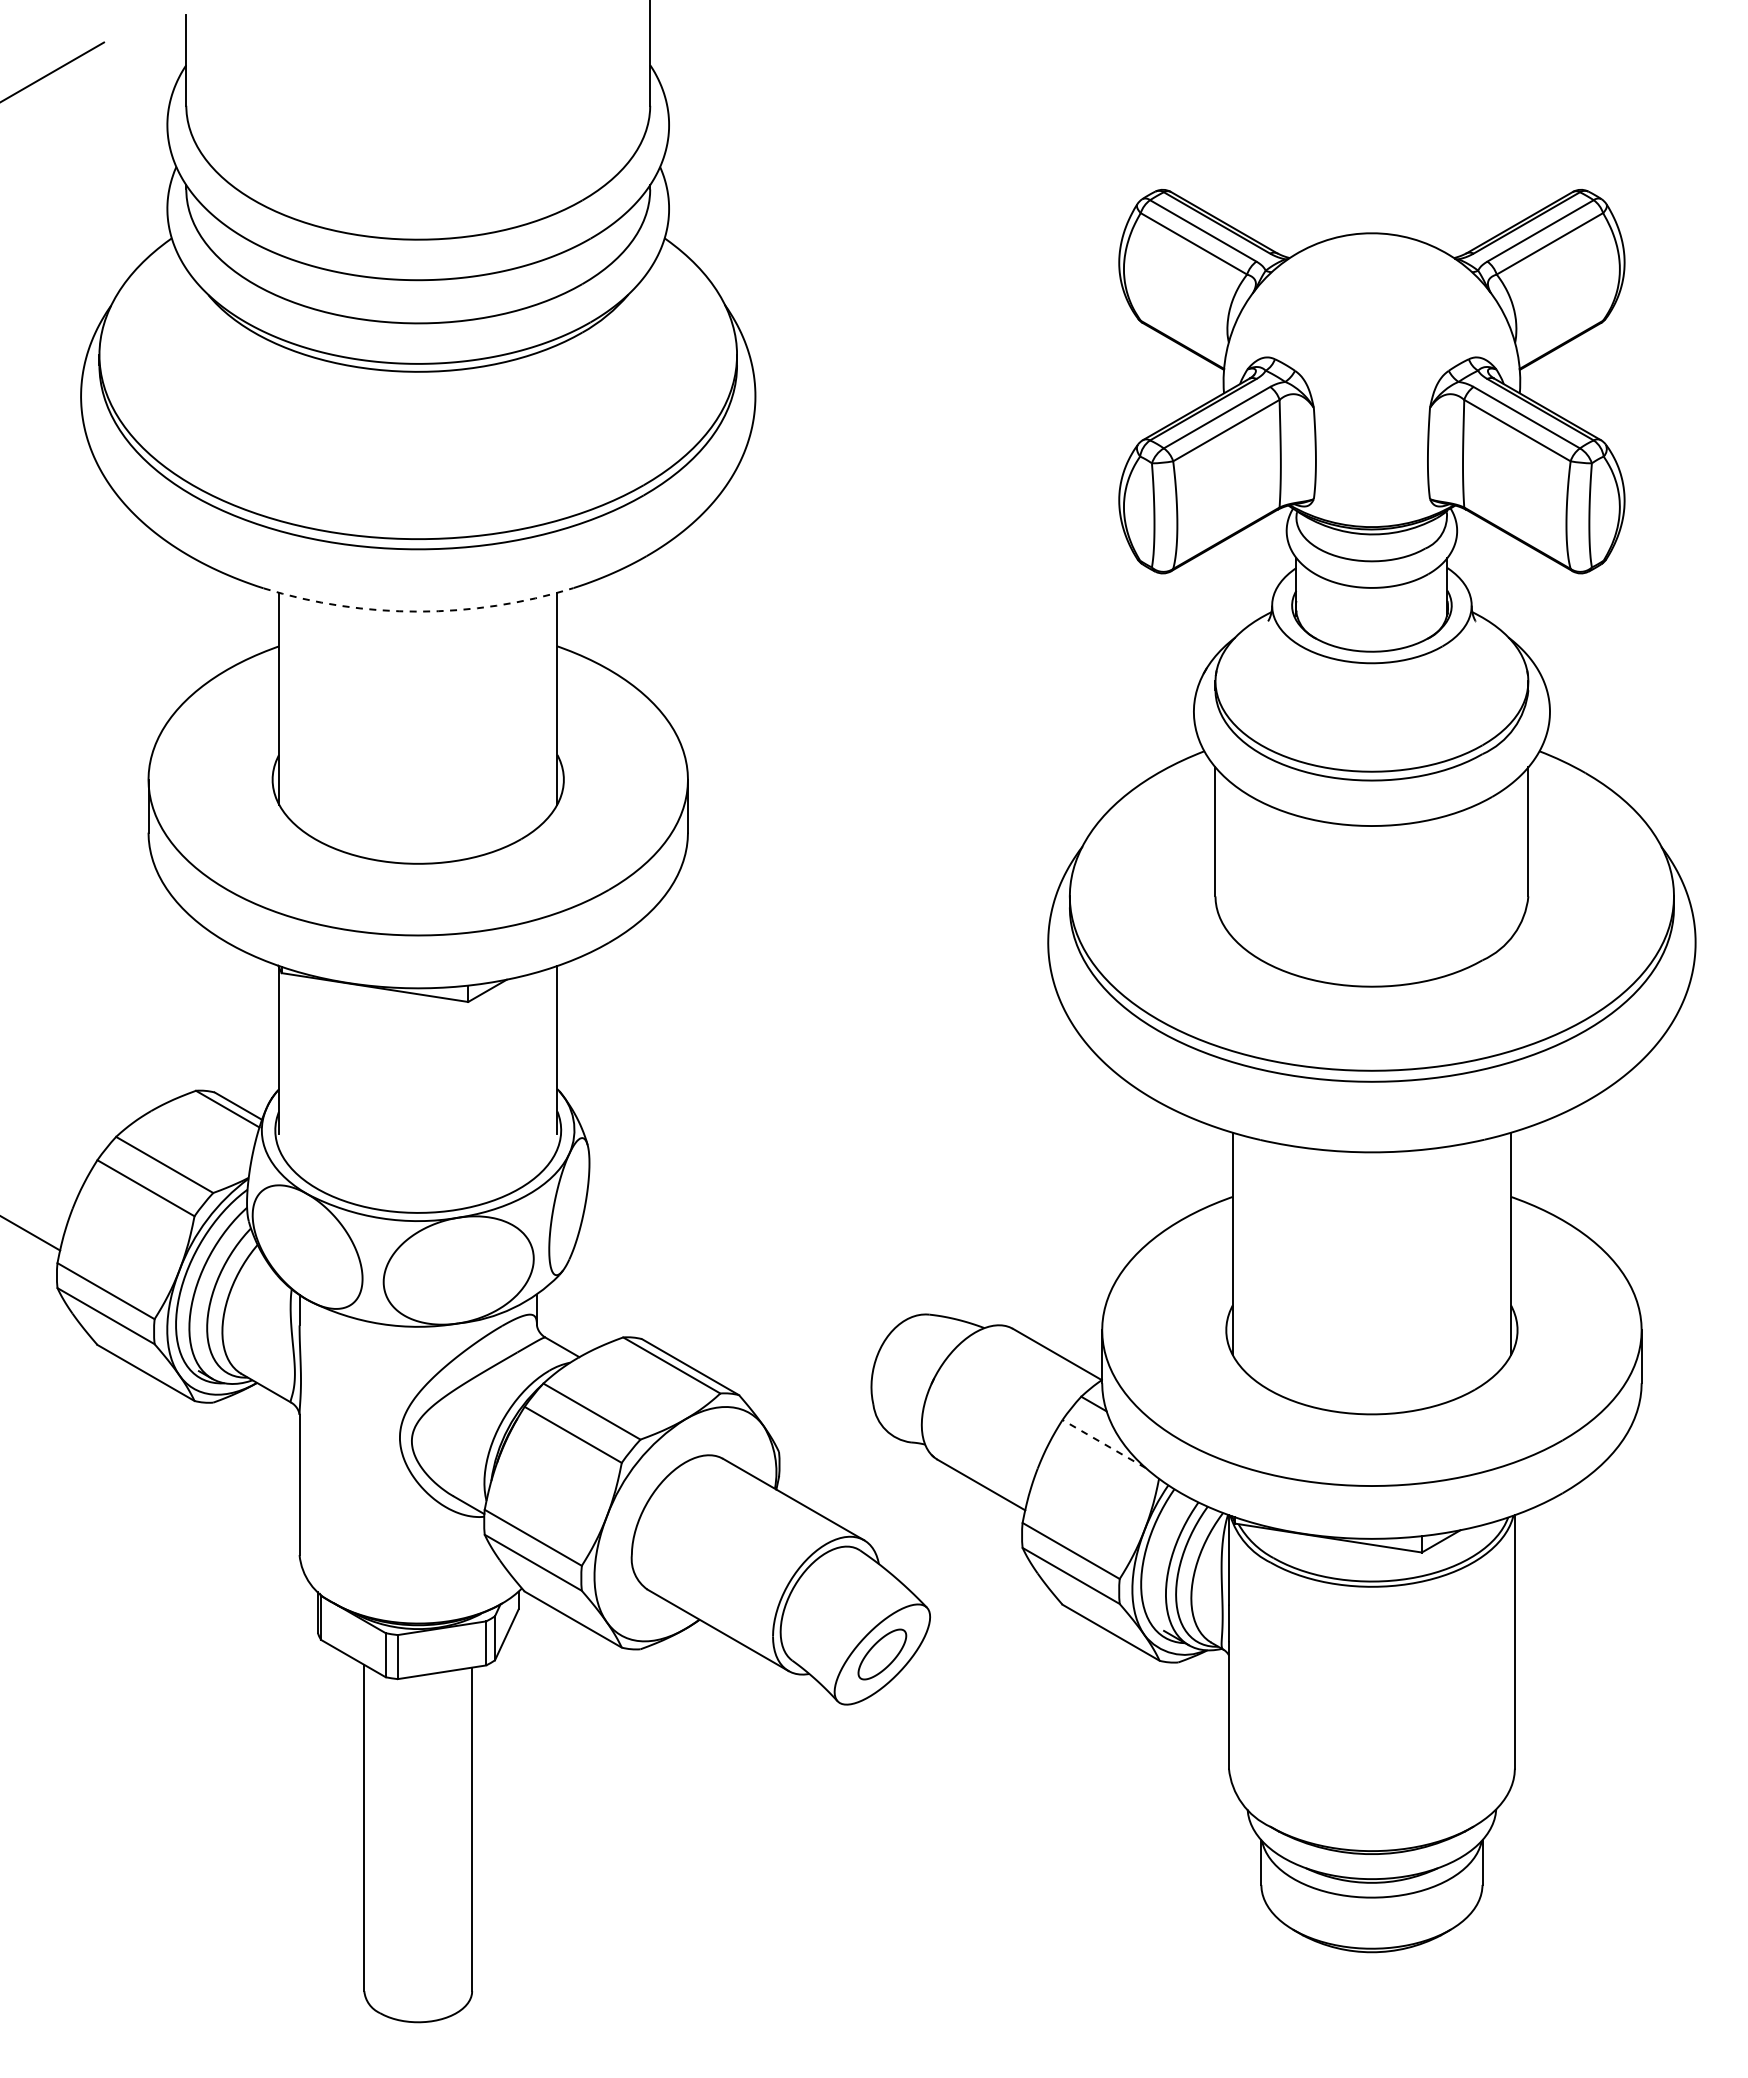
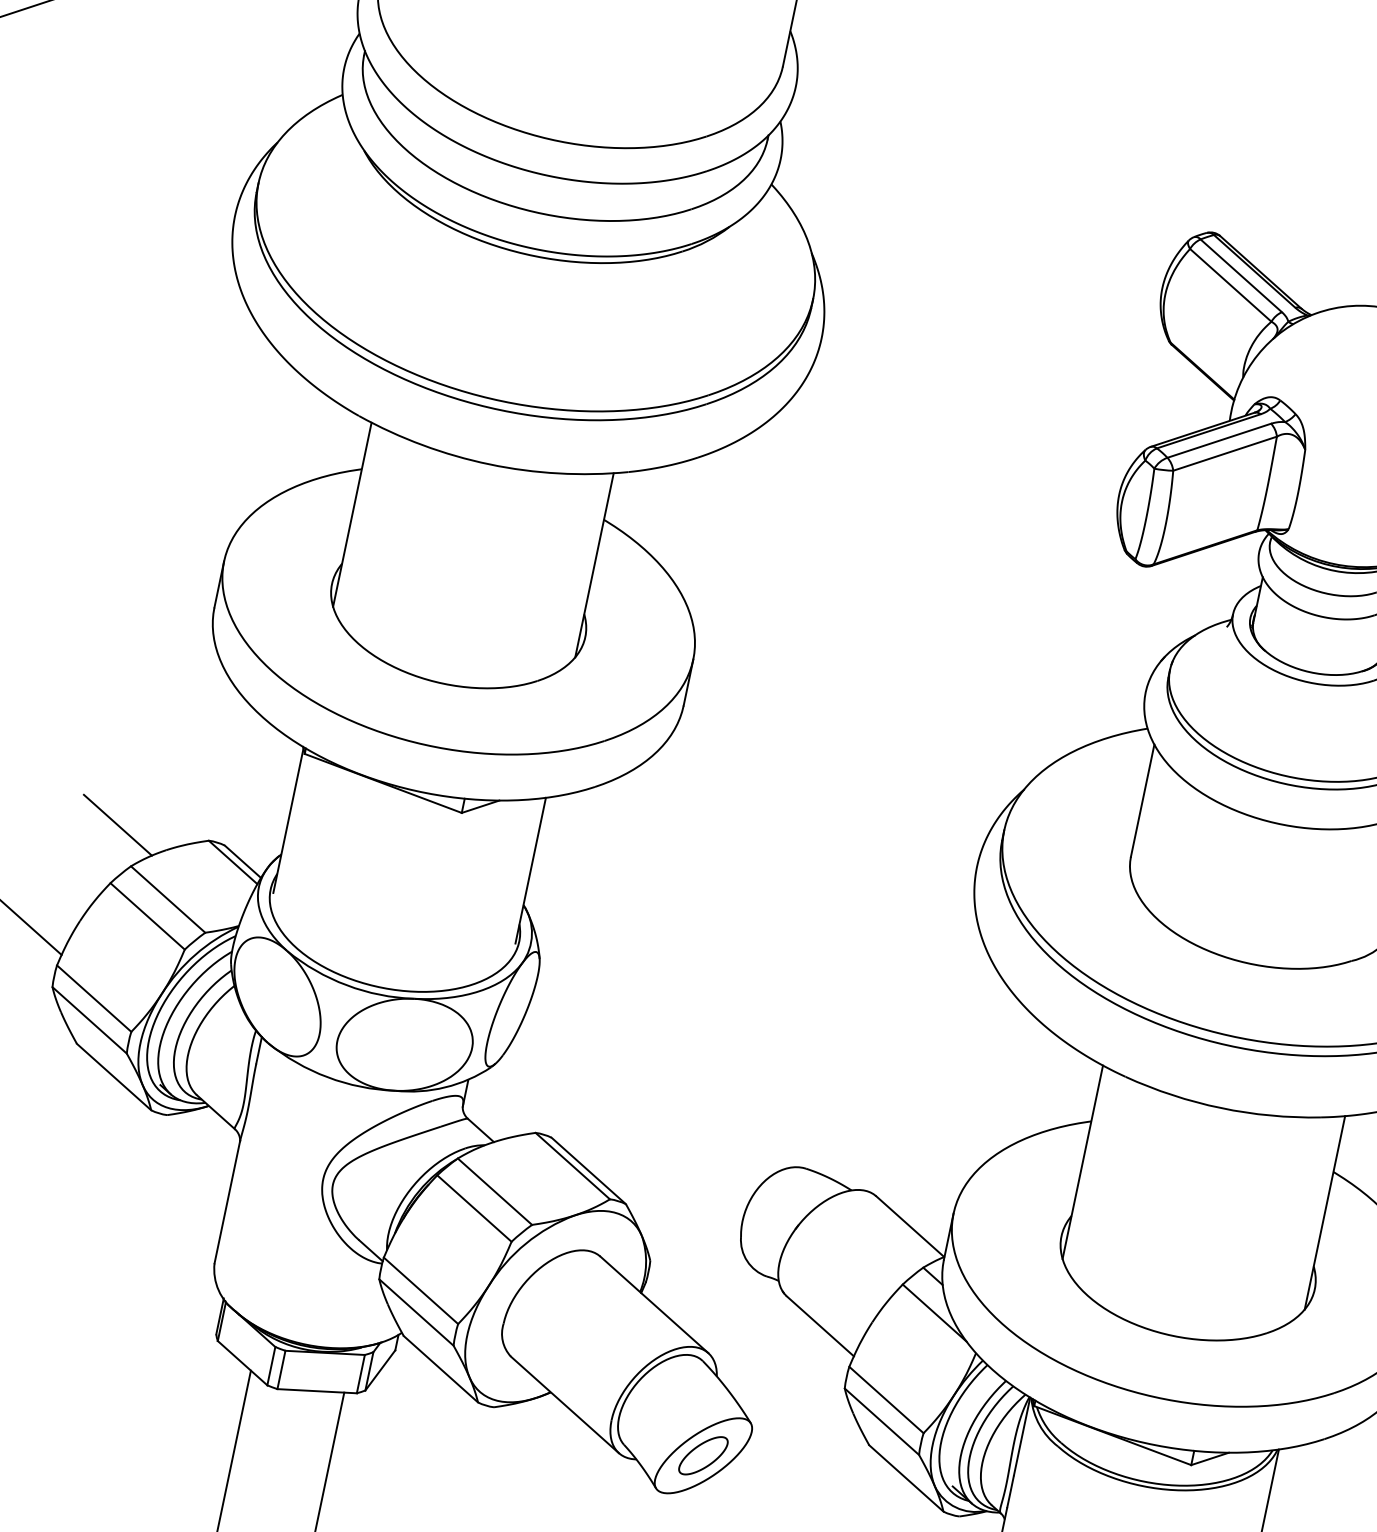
arc: (418, 611) -> (489, 464), dashed -> solid
line: (91, 1094) -> (117, 824), added
line: (1103, 1443) -> (934, 1312), dashed -> solid

